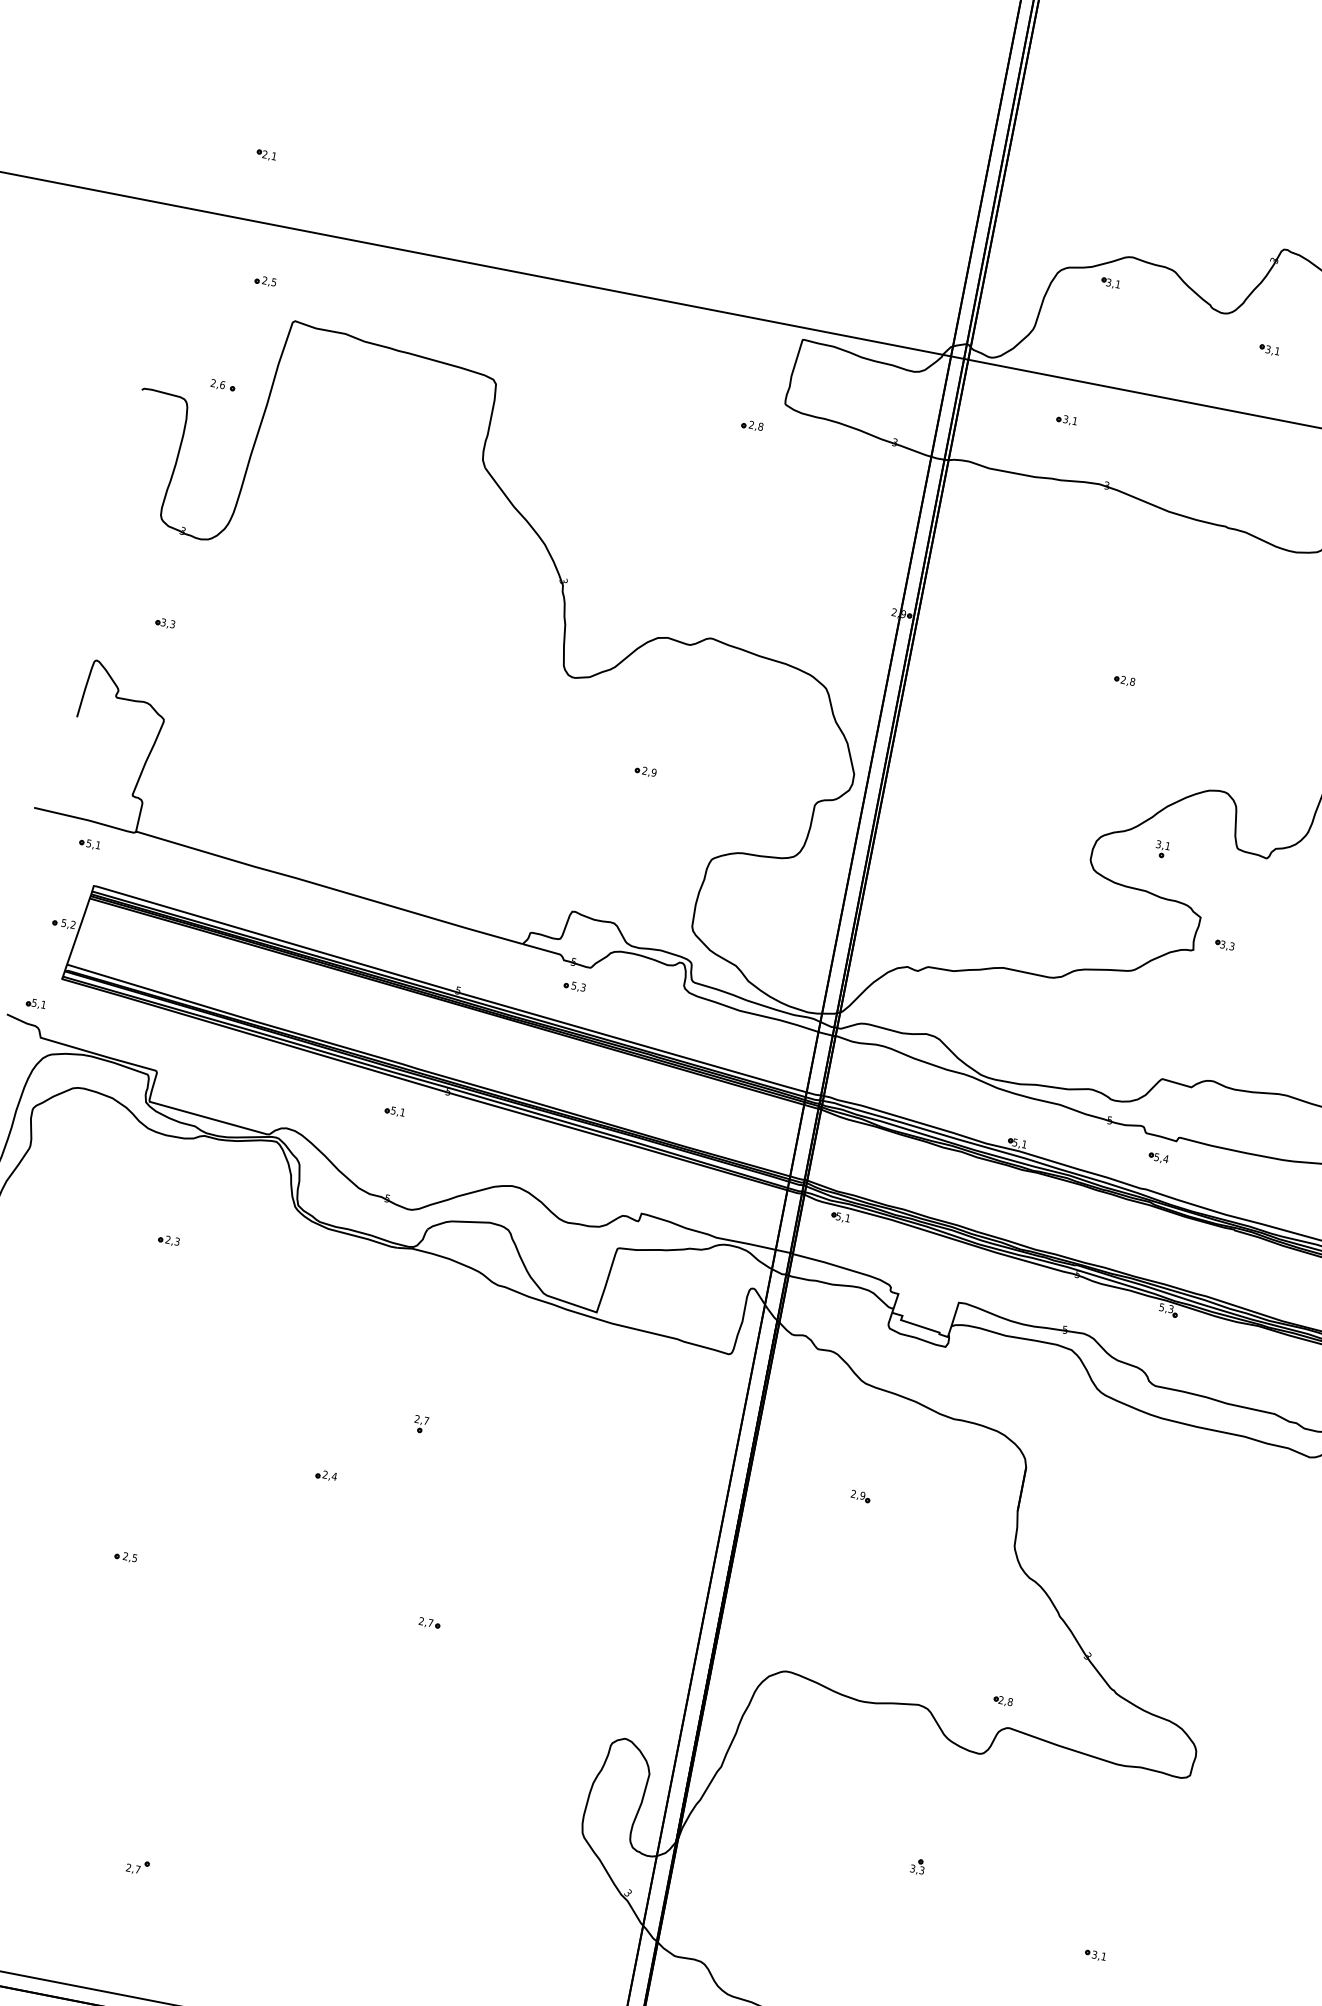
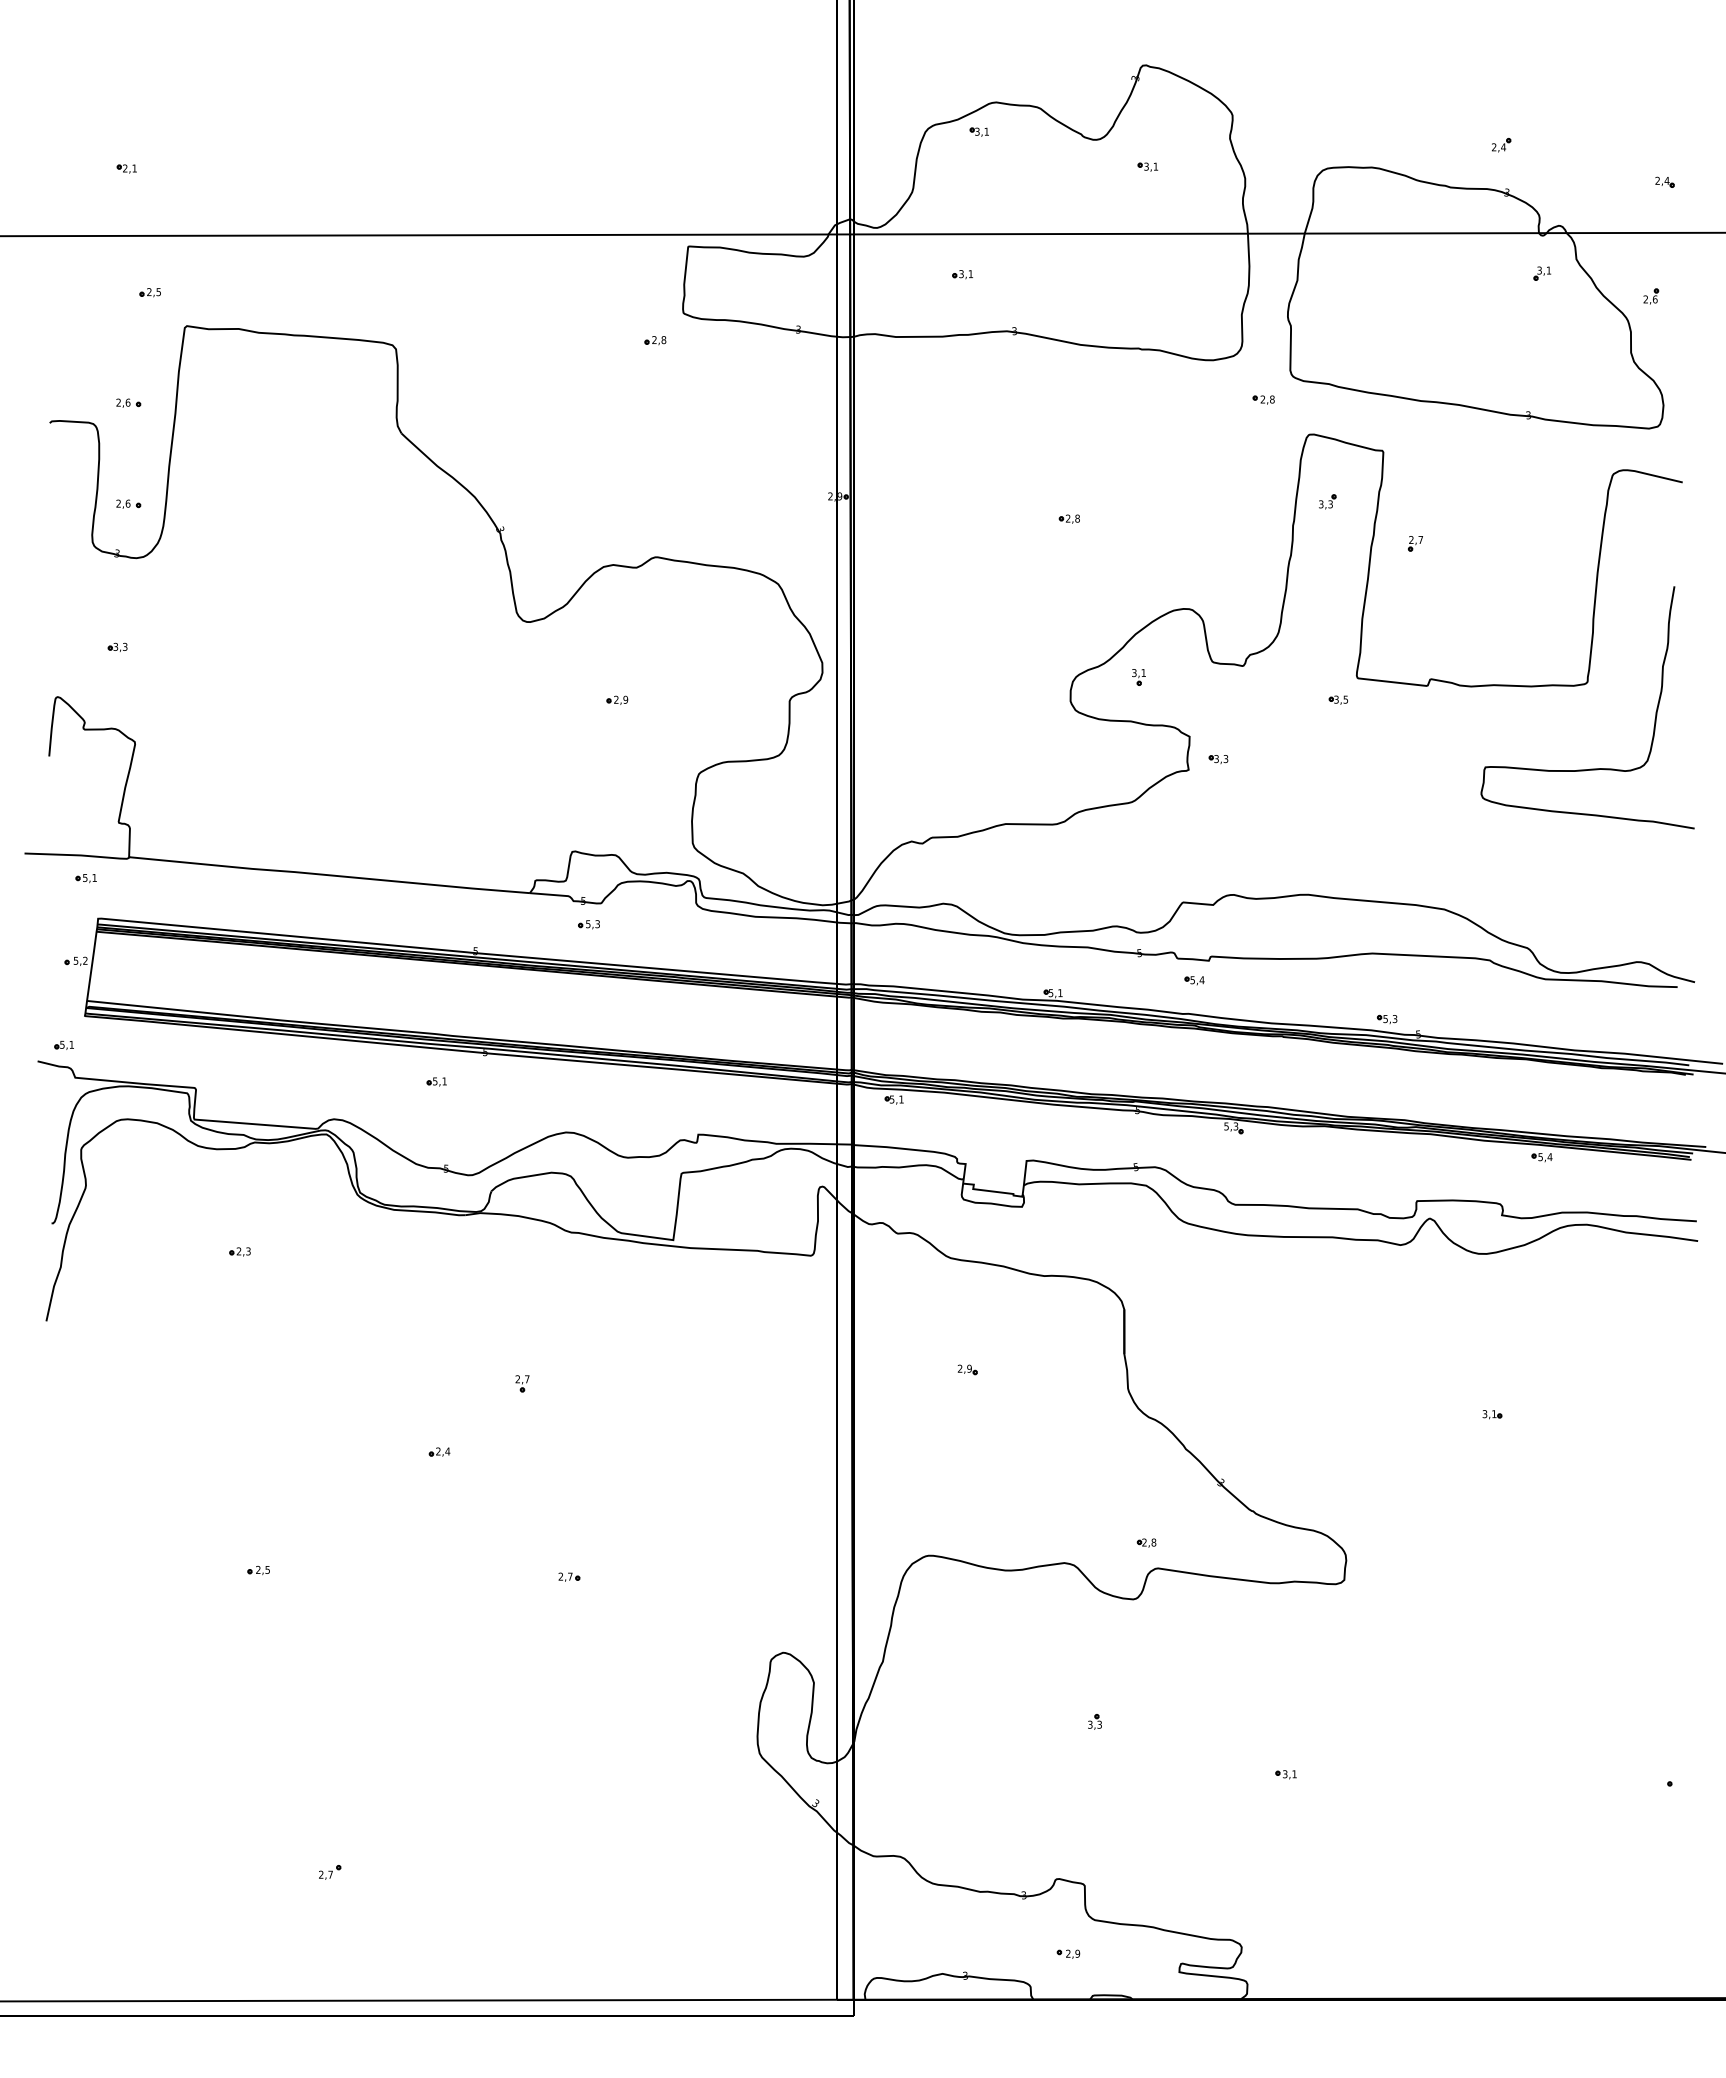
part: (203, 484) -> (128, 503), added

